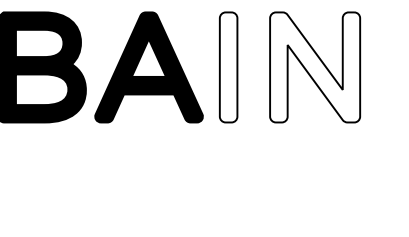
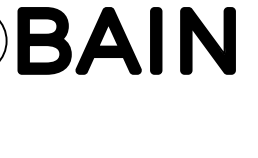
fill: (227, 66) -> (155, 40), added
fill: (315, 66) -> (208, 40), added

